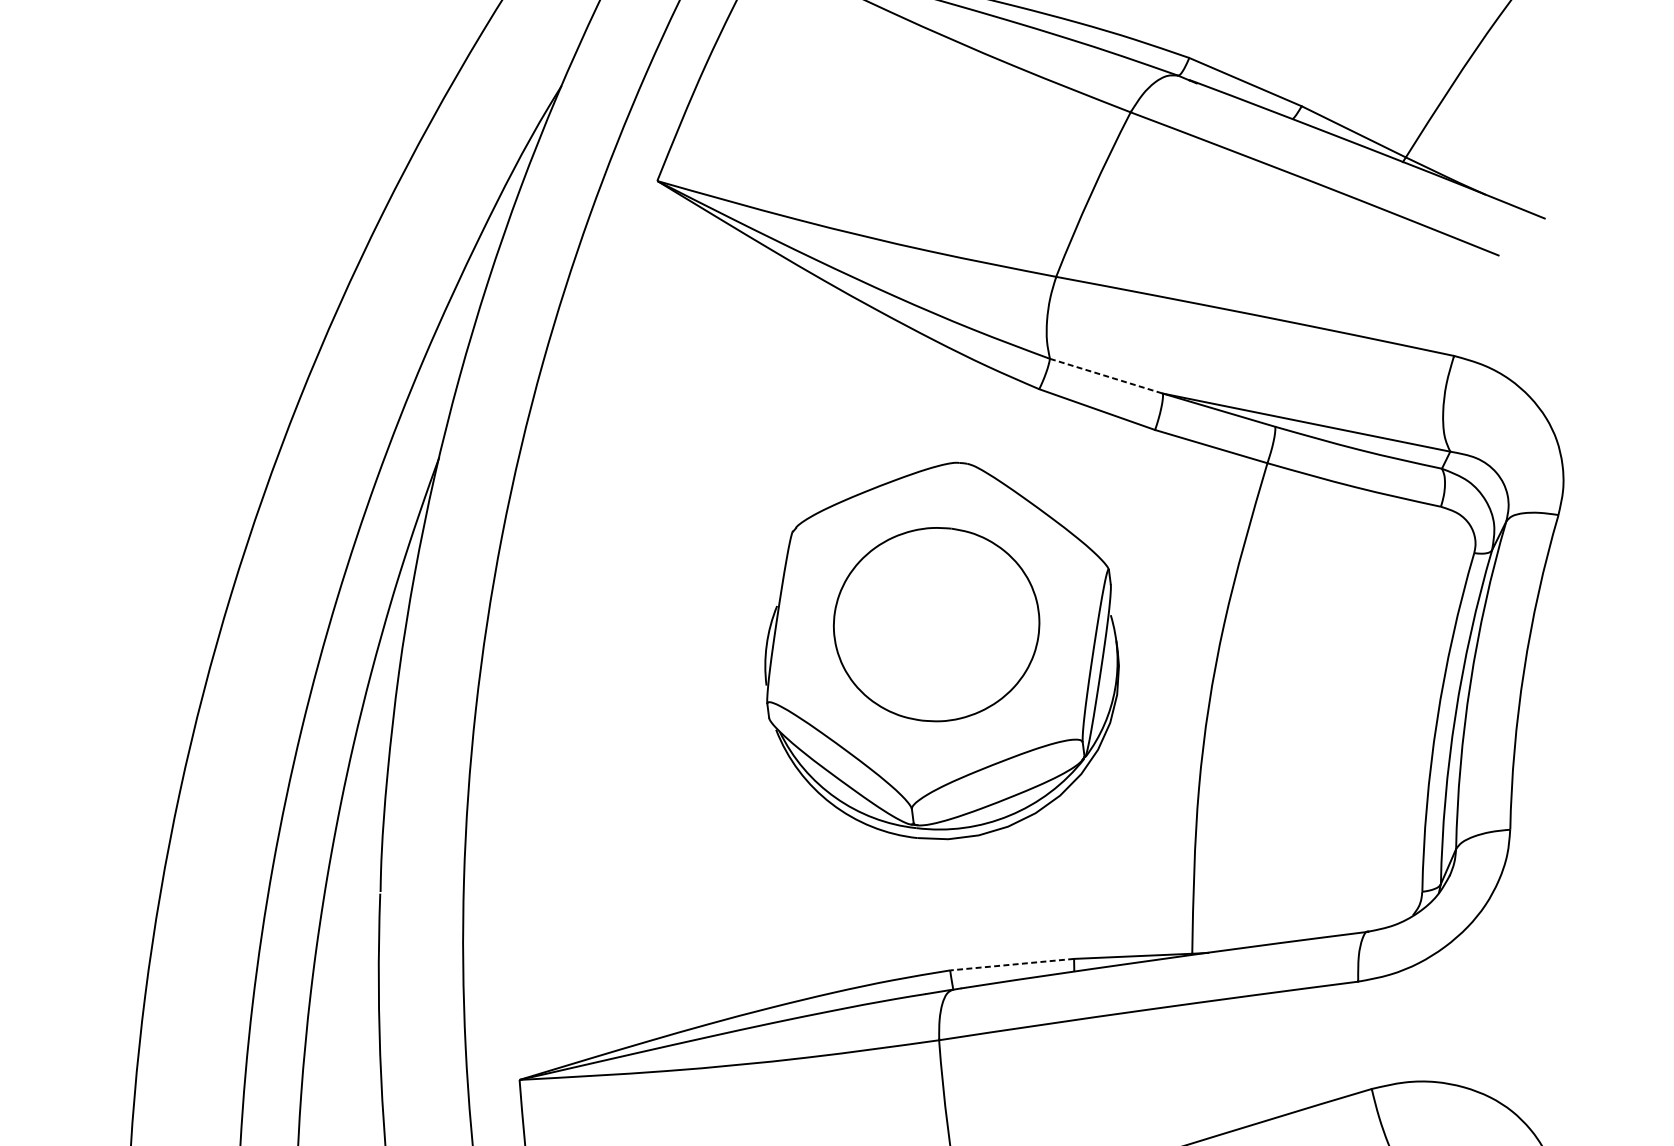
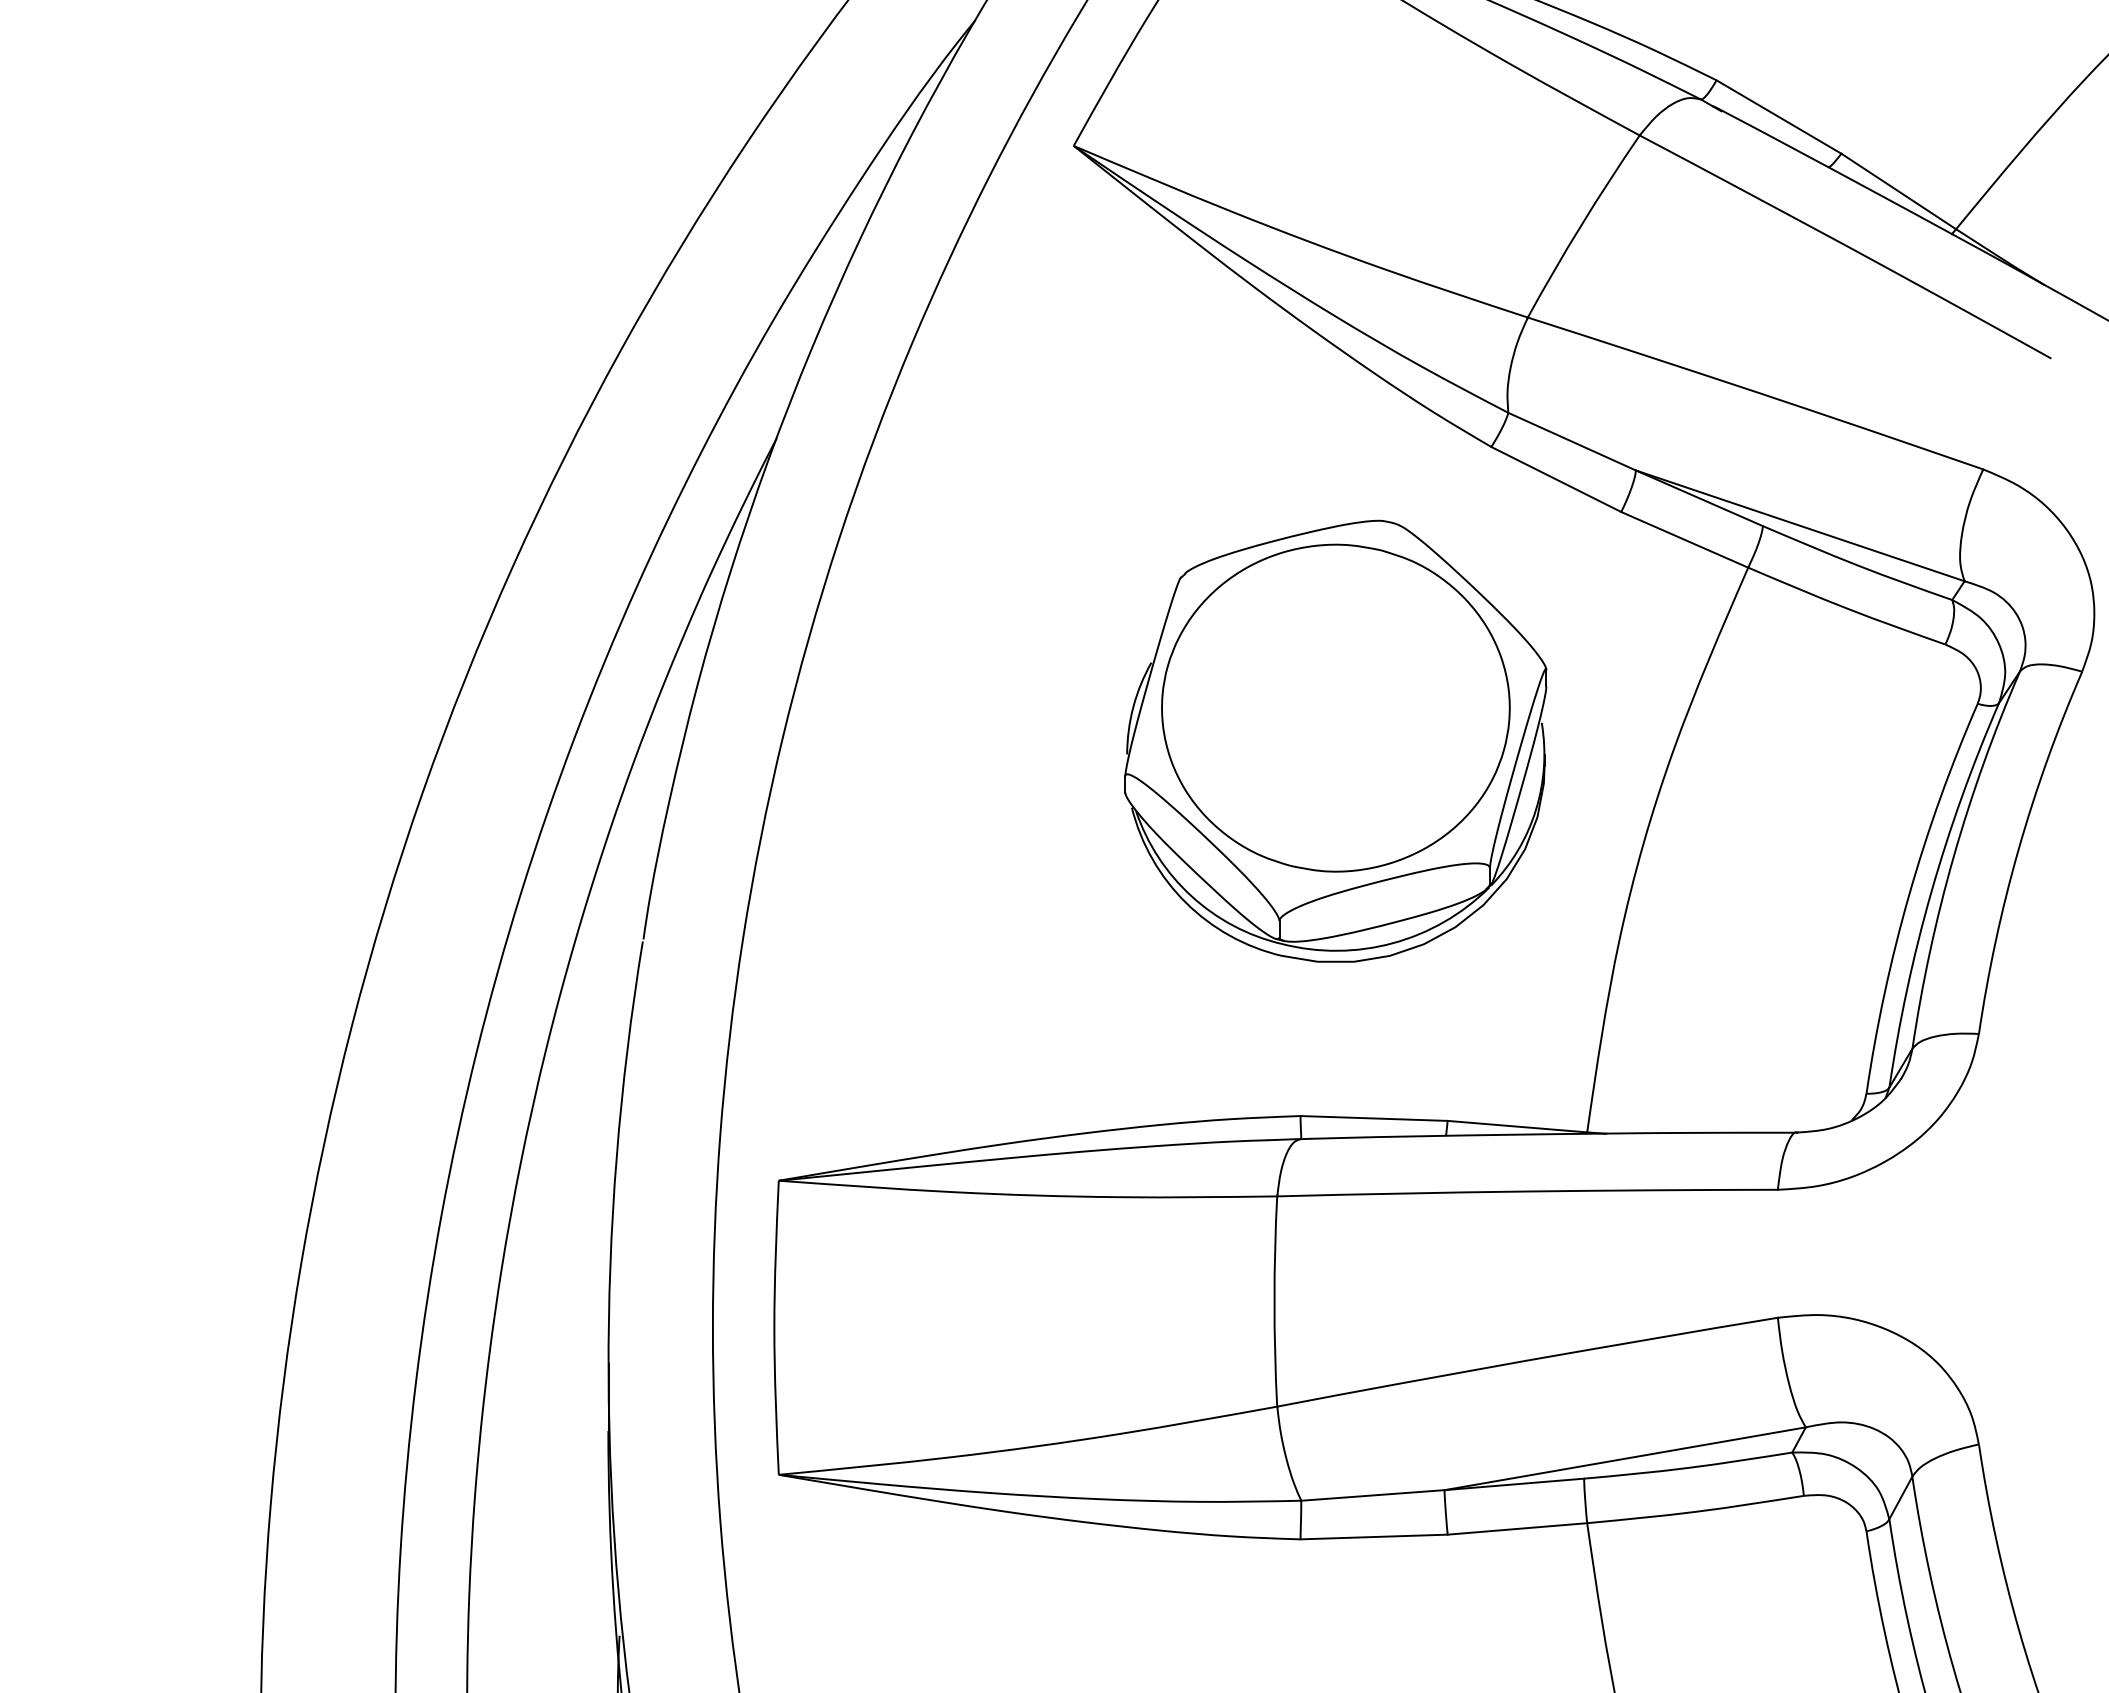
line: (1106, 376) -> (1572, 441), dashed -> solid
part: (936, 624) -> (1335, 707), size x1.43
line: (1012, 964) -> (1374, 1118), dashed -> solid

